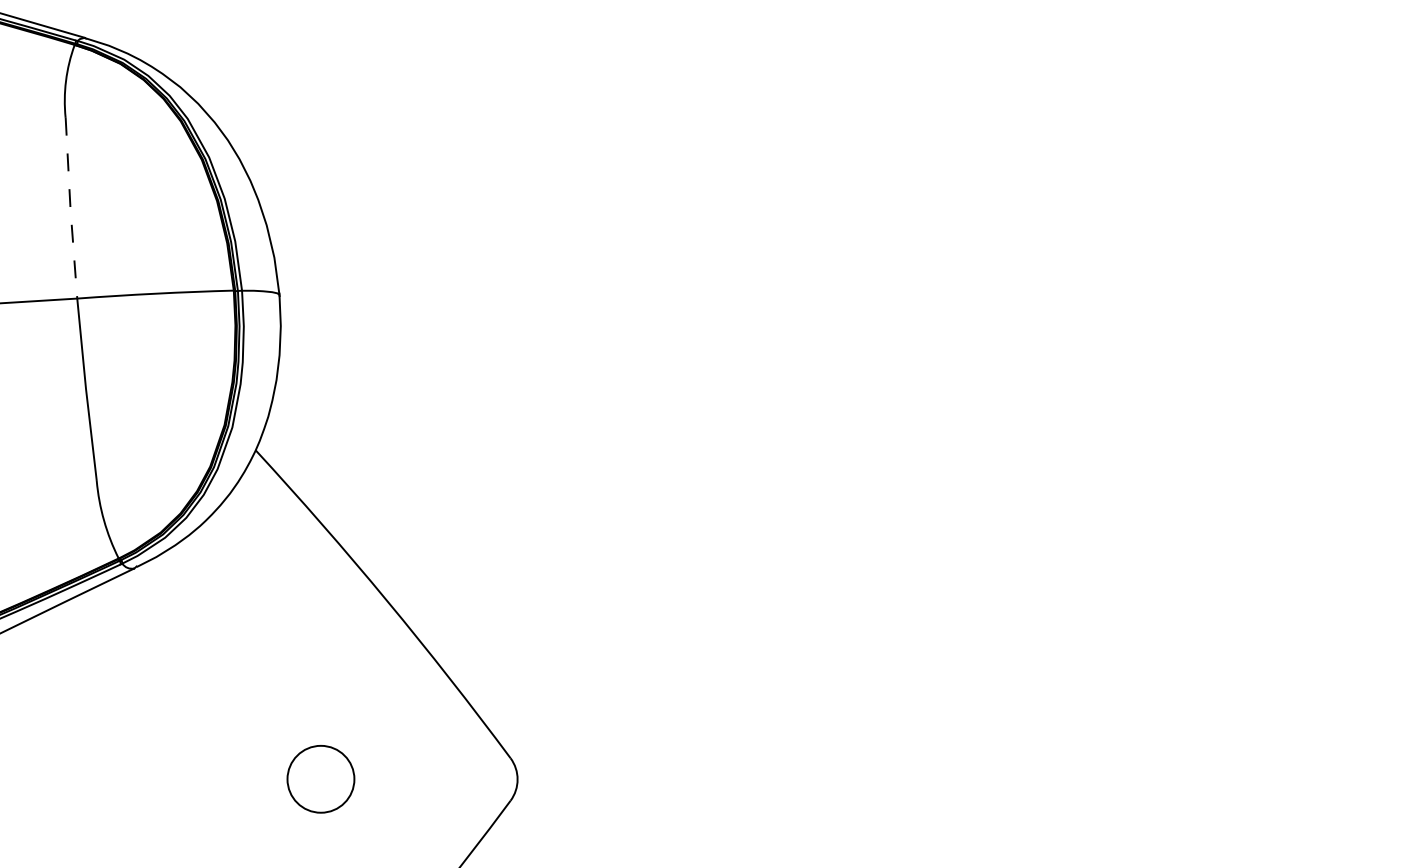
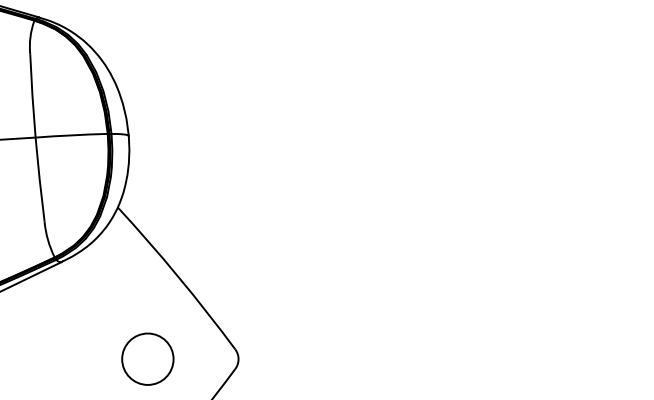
line: (70, 209) -> (32, 96), dashed -> solid
circle: (320, 777) -> (147, 358), size x1.67

